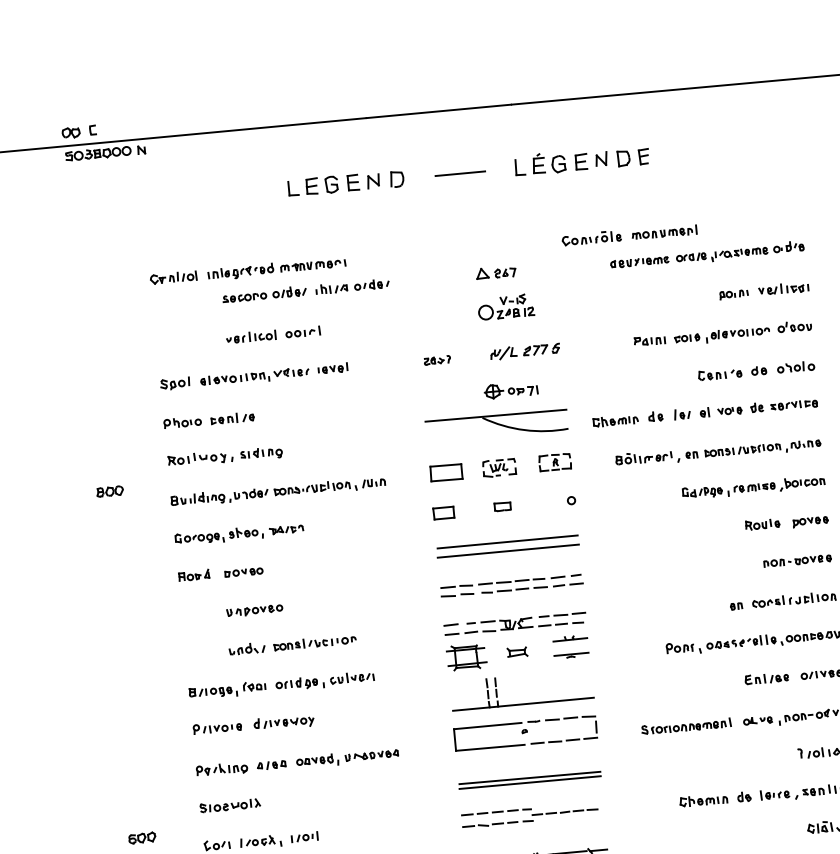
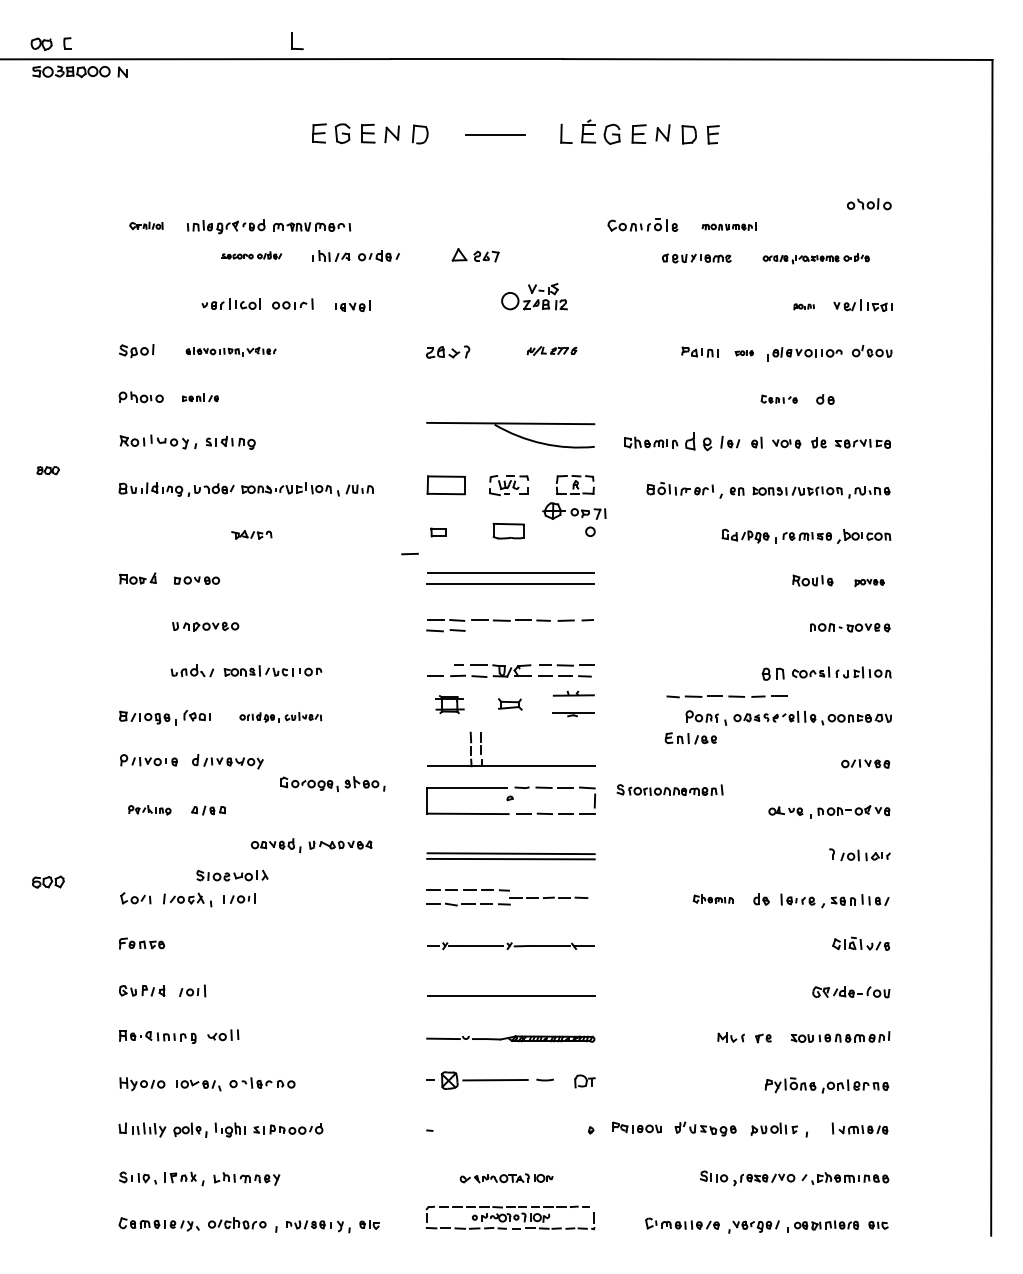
part: (293, 188) -> (297, 41), moved
part: (663, 232) -> (728, 226), size x0.7
part: (740, 252) -> (816, 258), size x0.7
part: (496, 272) -> (475, 255), moved
part: (173, 277) -> (146, 225), size x0.6
part: (264, 294) -> (251, 255), size x0.6
part: (733, 294) -> (803, 306), size x0.6
part: (687, 337) -> (744, 352), size x0.6
part: (524, 350) -> (551, 350), size x0.6
part: (437, 359) -> (447, 351), size x1.4
part: (332, 367) -> (352, 305), moved
part: (795, 367) -> (868, 204), moved
part: (720, 374) -> (779, 399), size x0.7
part: (254, 376) -> (230, 351), size x0.7
part: (511, 389) -> (574, 510), moved
part: (655, 416) -> (698, 442), size x1.6
part: (232, 418) -> (200, 397), size x0.7
part: (109, 491) -> (47, 470), size x0.7
part: (502, 506) -> (508, 531), size x1.6
part: (443, 513) -> (438, 532), size x0.6
part: (810, 521) -> (869, 582), size x0.7
part: (218, 536) -> (332, 784), moved
part: (532, 588) -> (726, 696), moved
part: (736, 606) -> (772, 674), size x1.6
line: (450, 625) -> (409, 554), moved
part: (466, 657) -> (449, 704), size x0.6
part: (766, 678) -> (690, 738), moved
part: (324, 681) -> (280, 717), size x0.7
part: (685, 725) -> (669, 789), moved
part: (347, 758) -> (311, 845), moved
part: (221, 769) -> (149, 810), size x0.7
part: (703, 800) -> (712, 899), size x0.7
part: (230, 805) -> (232, 875), moved

